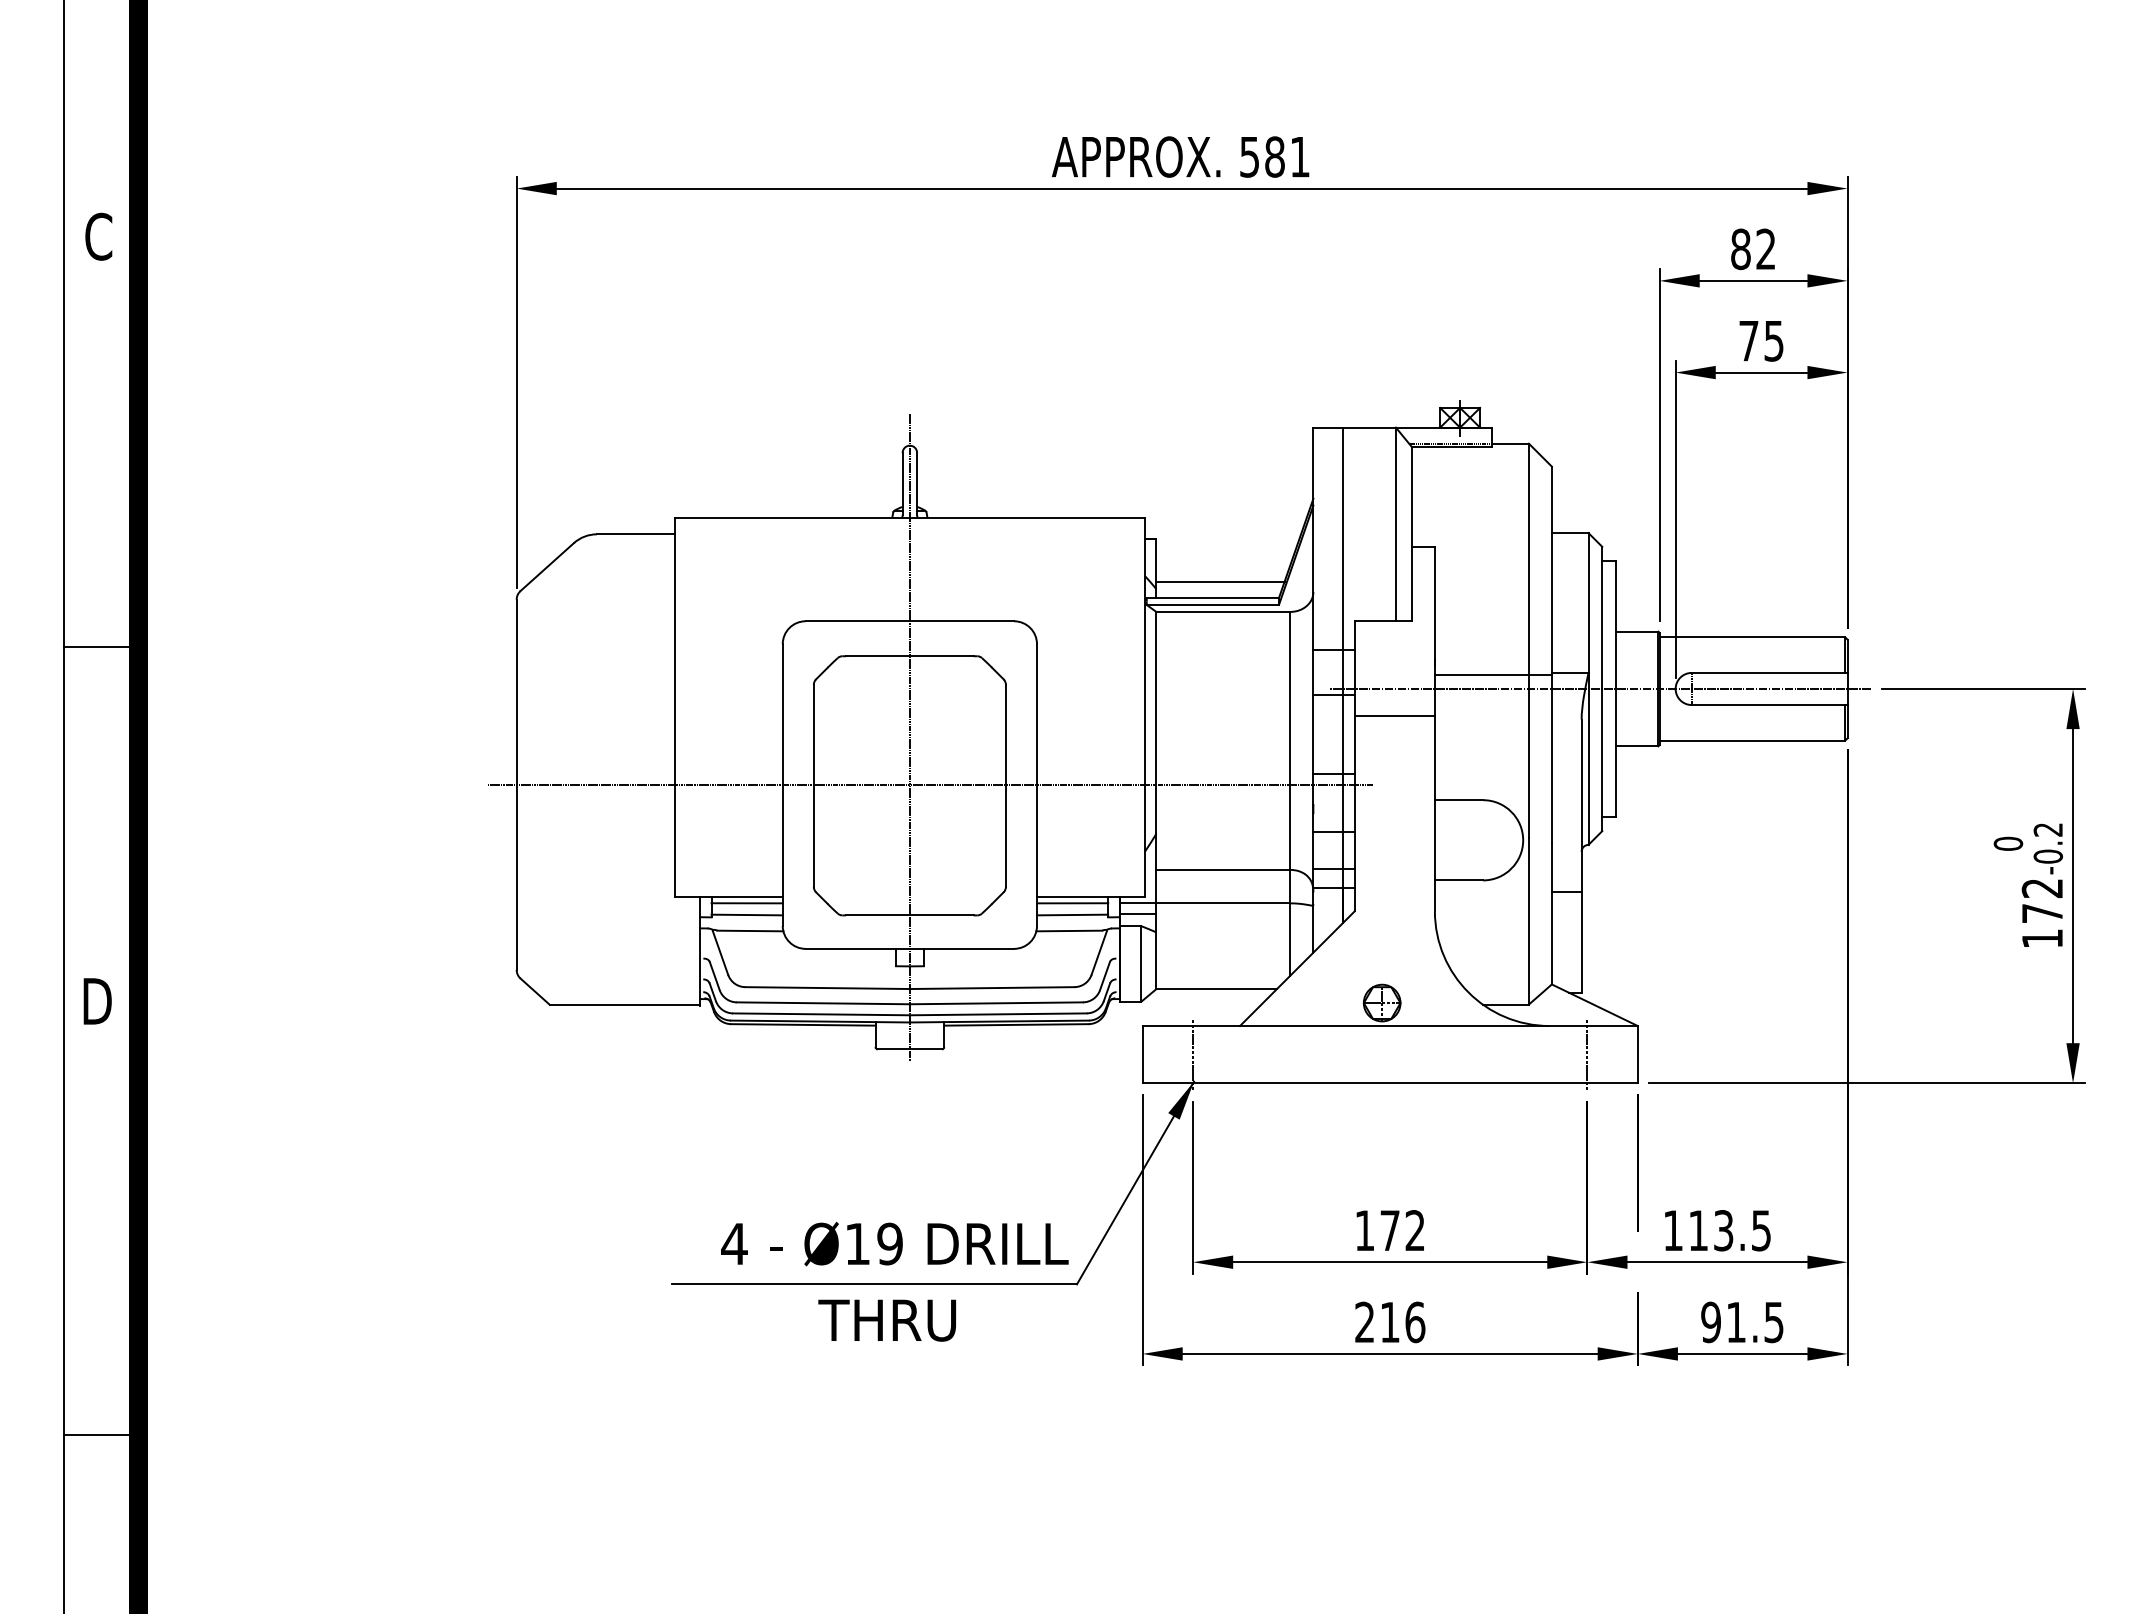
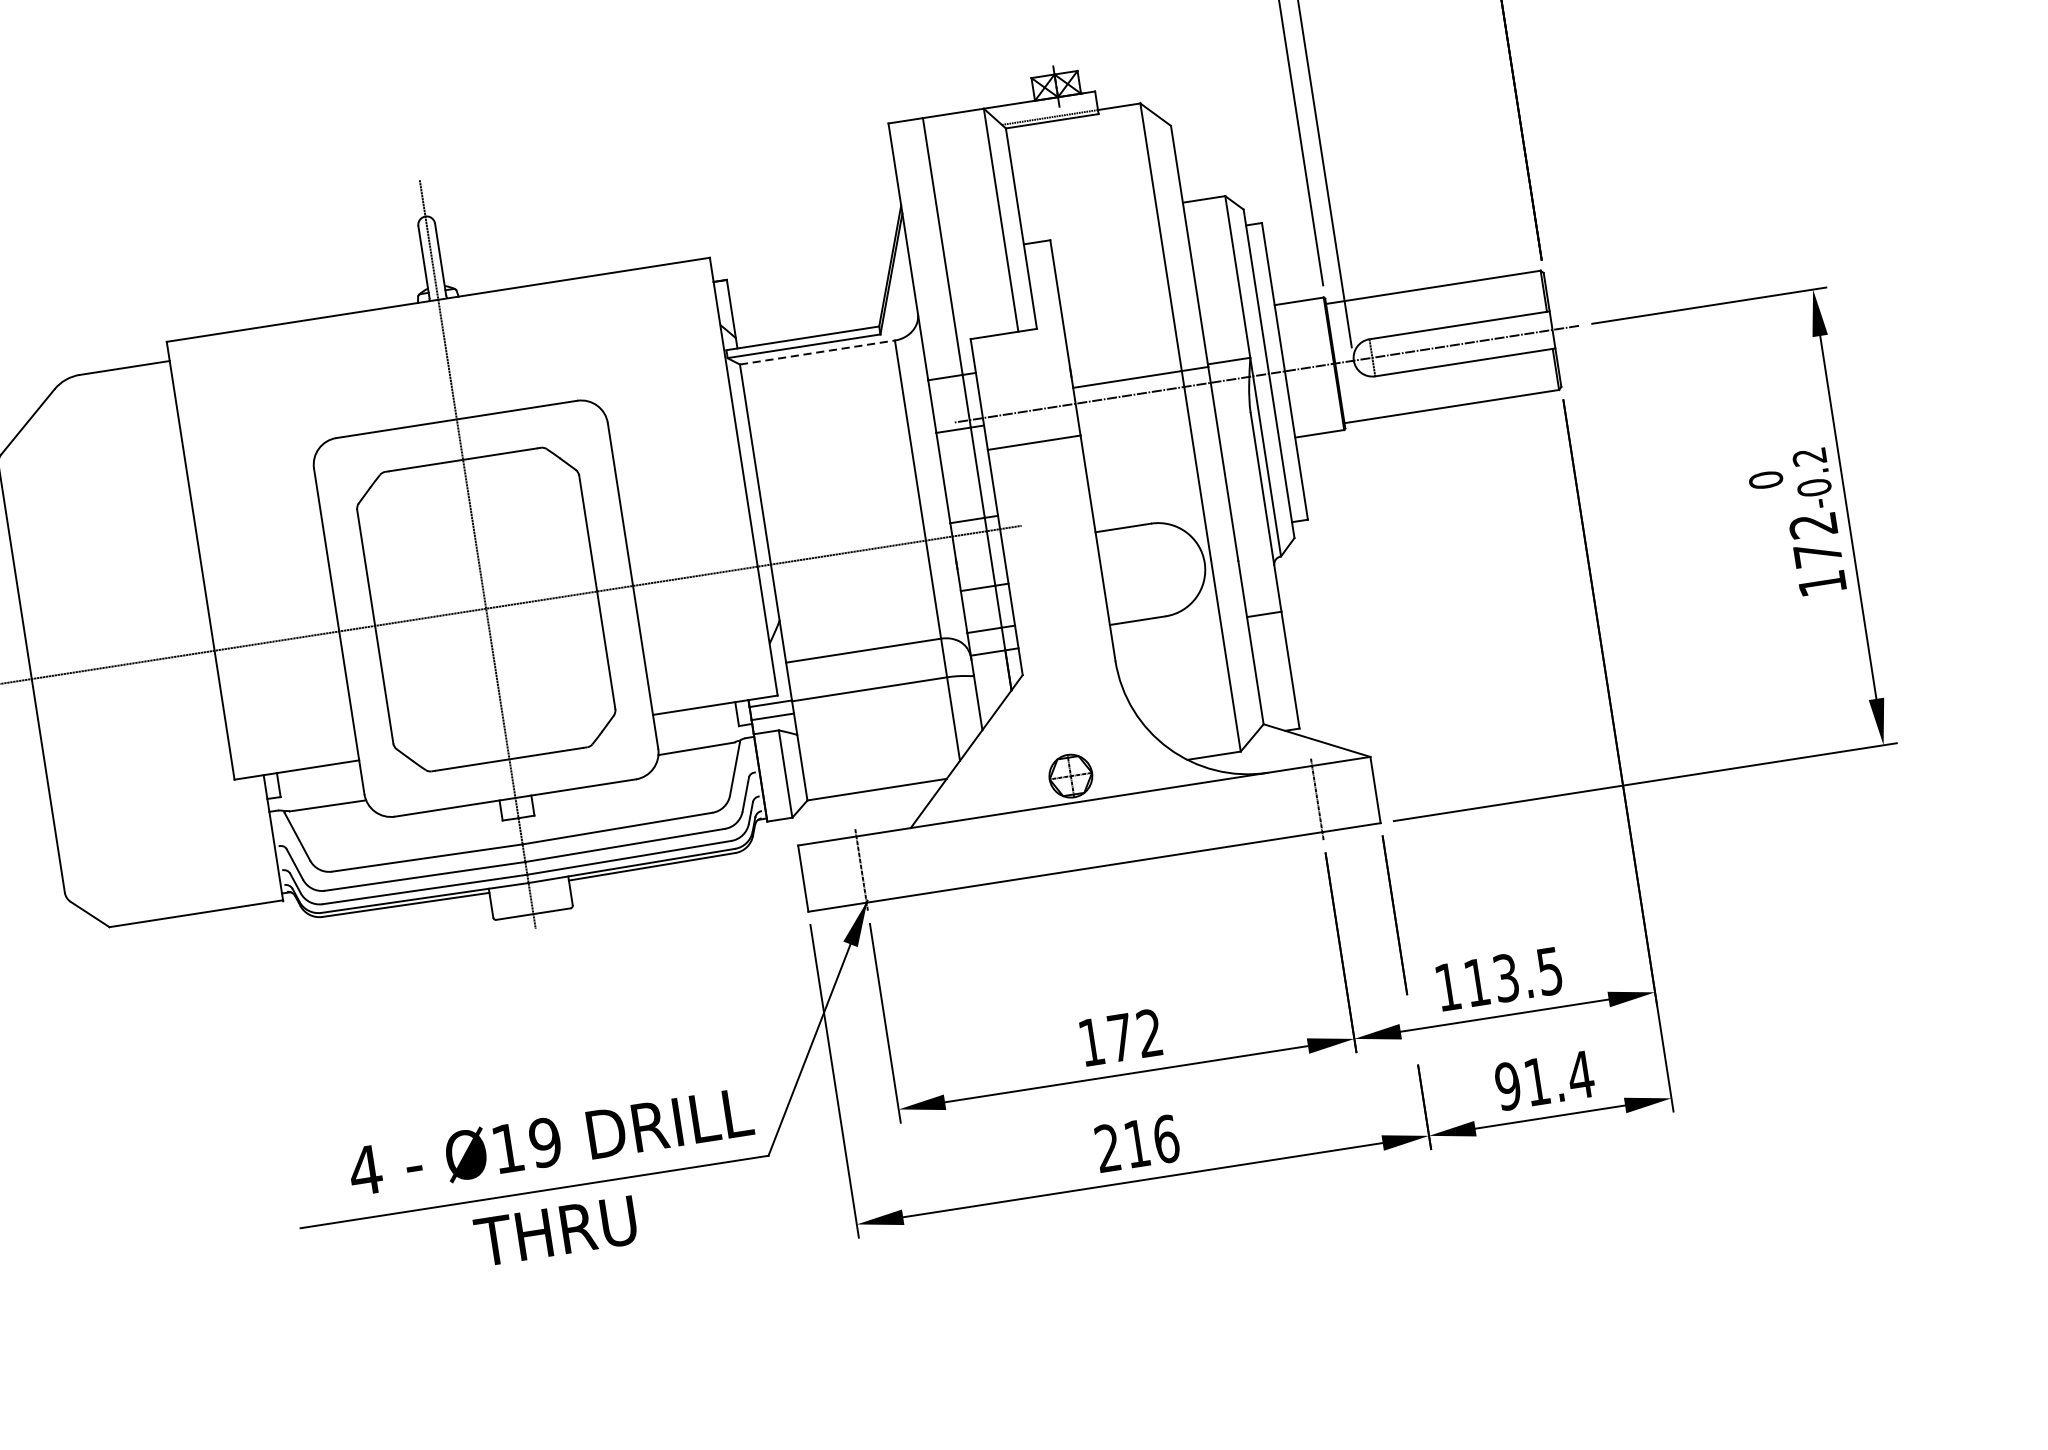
line: (1220, 581) -> (808, 317), removed
line: (1223, 611) -> (817, 352), solid -> dashed
line: (746, 903) -> (318, 774), removed
line: (1072, 903) -> (695, 716), removed
line: (746, 914) -> (320, 787), removed
line: (1072, 914) -> (697, 729), removed
text: (1773, 1322) -> (1580, 1075), 91.5 -> 91.4

